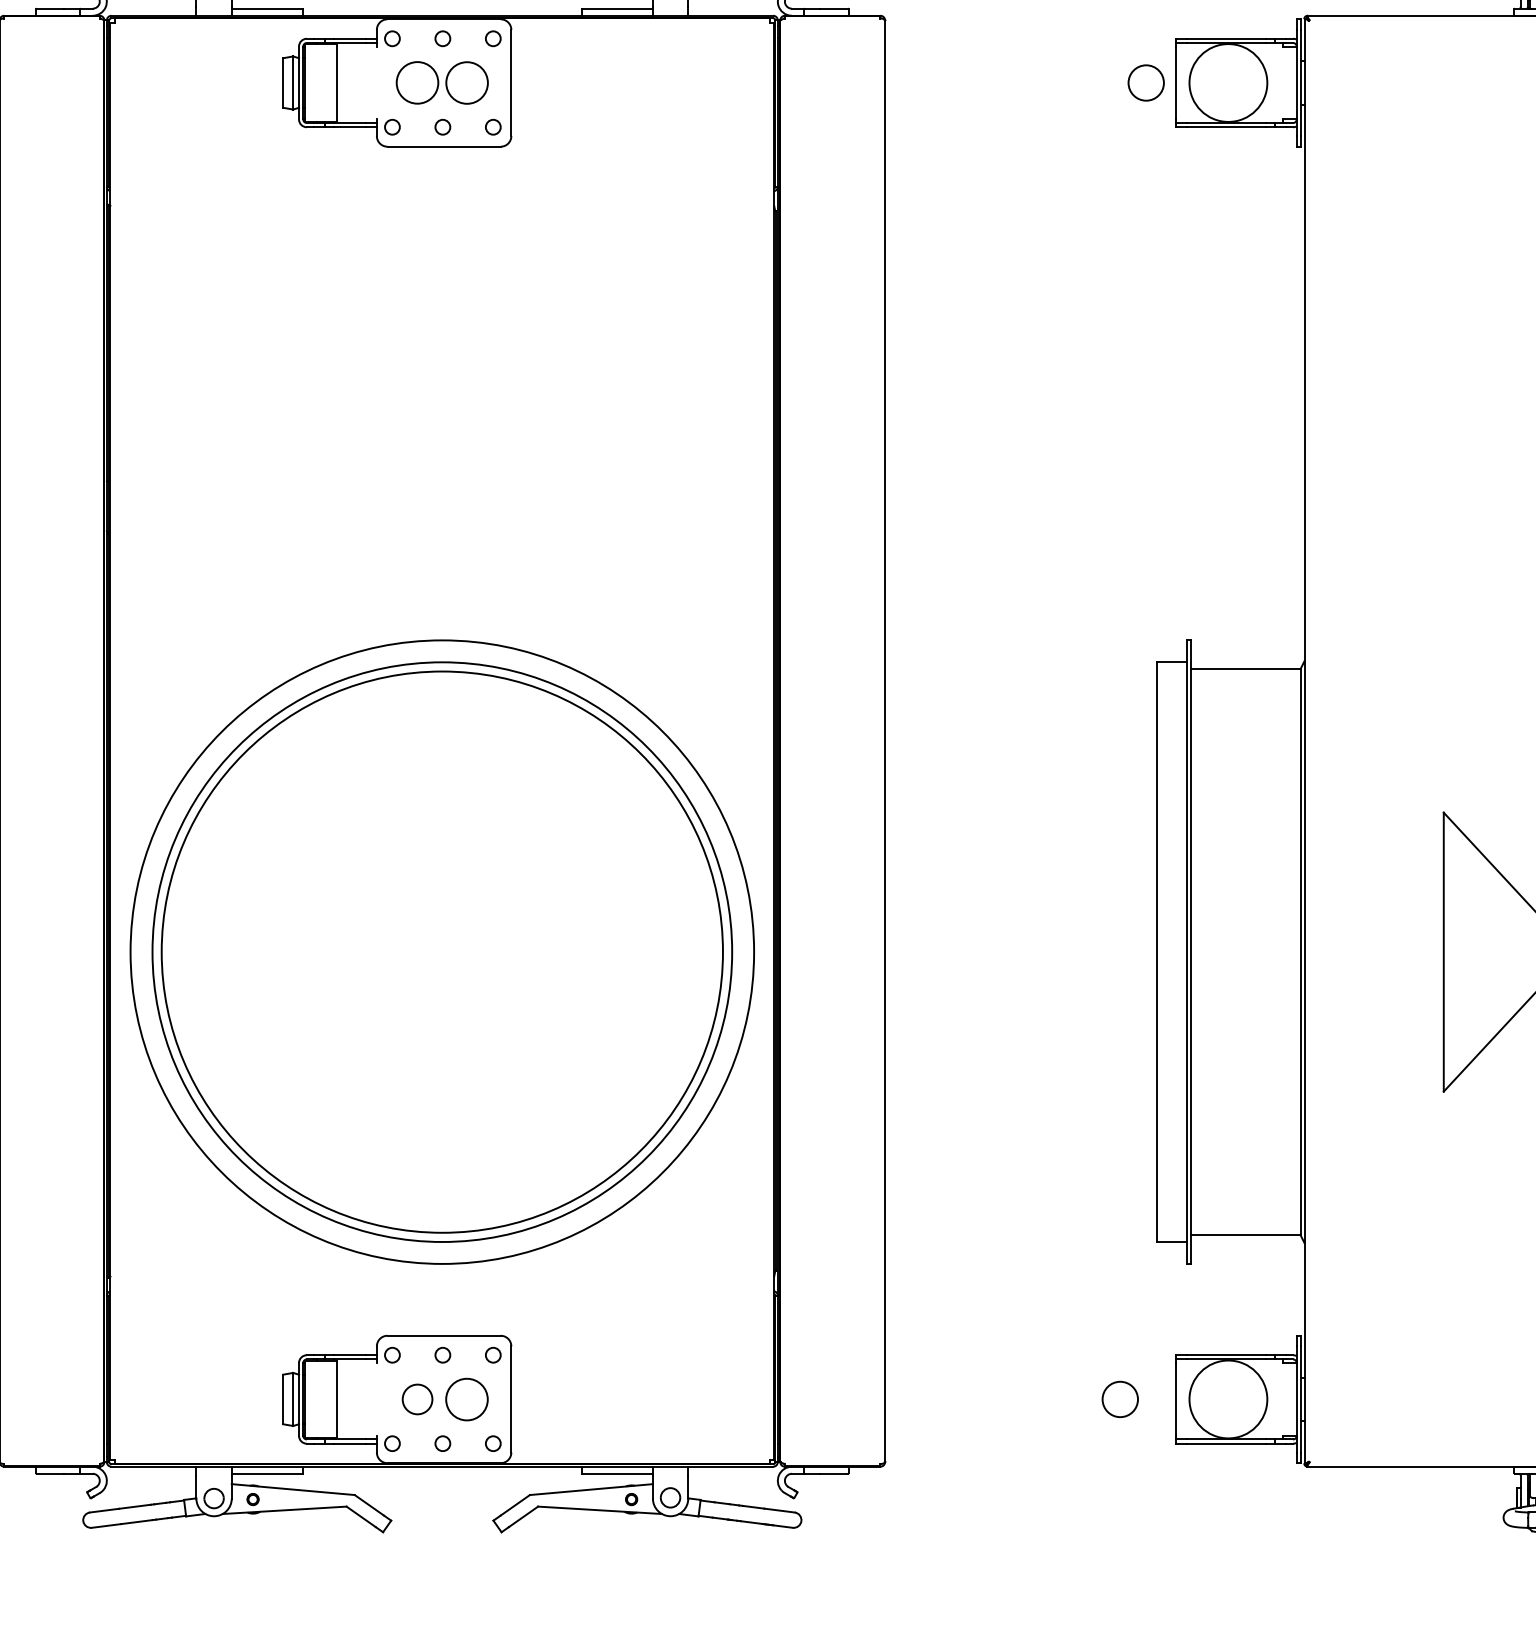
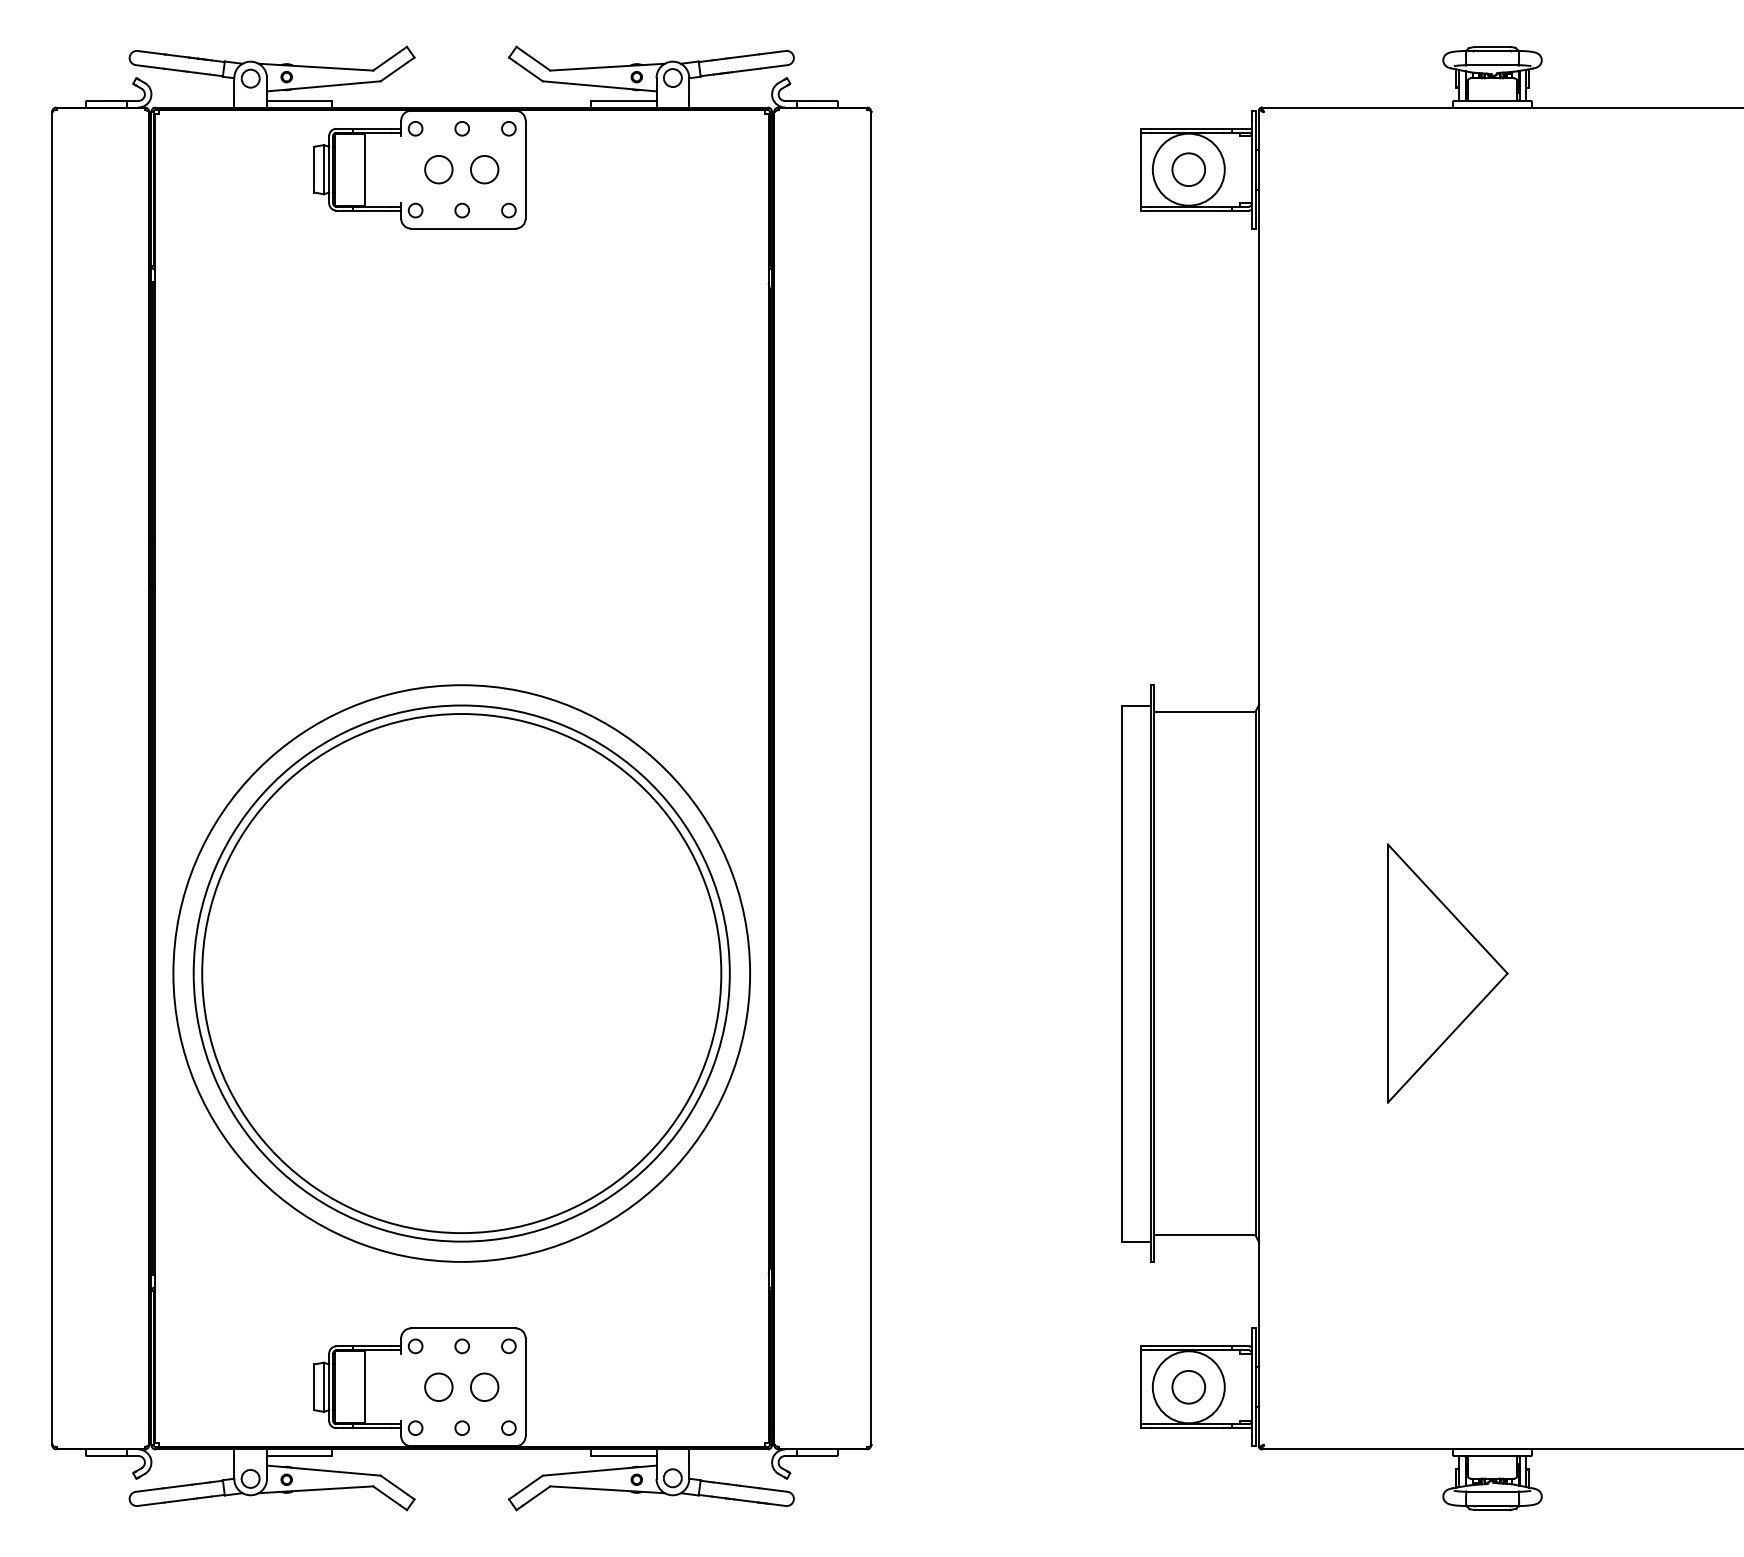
circle: (417, 82) -> (438, 169), size x0.71
circle: (466, 82) -> (484, 169), size x0.71
circle: (1145, 82) -> (1188, 169), moved
circle: (466, 1398) -> (484, 1386), size x0.71
circle: (1119, 1399) -> (1188, 1387), moved

